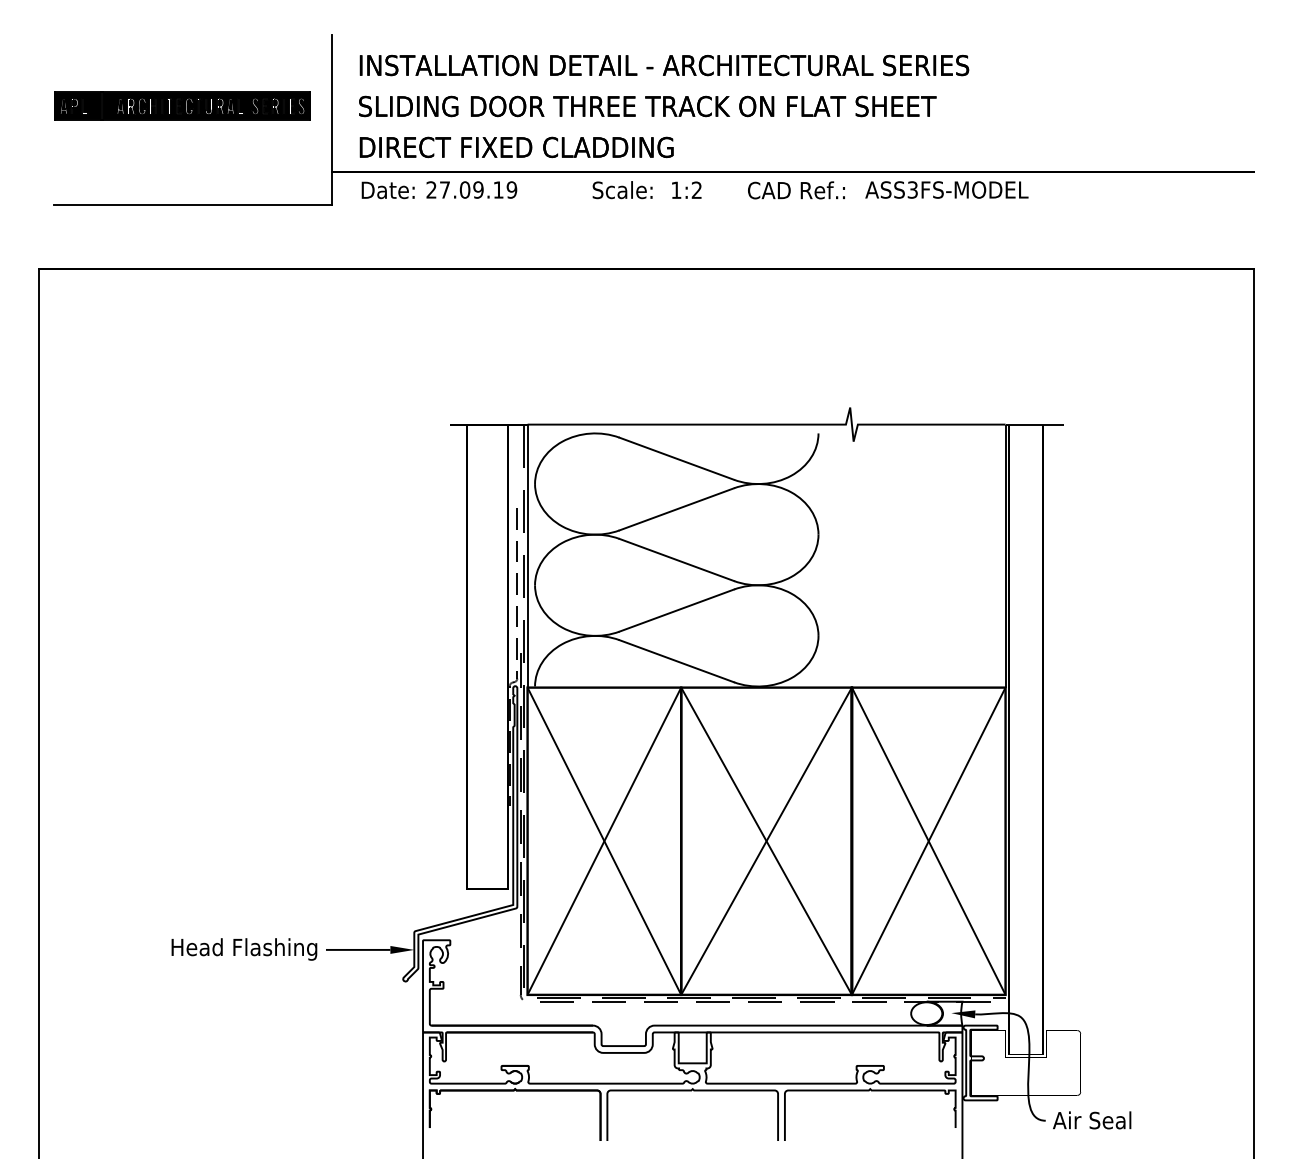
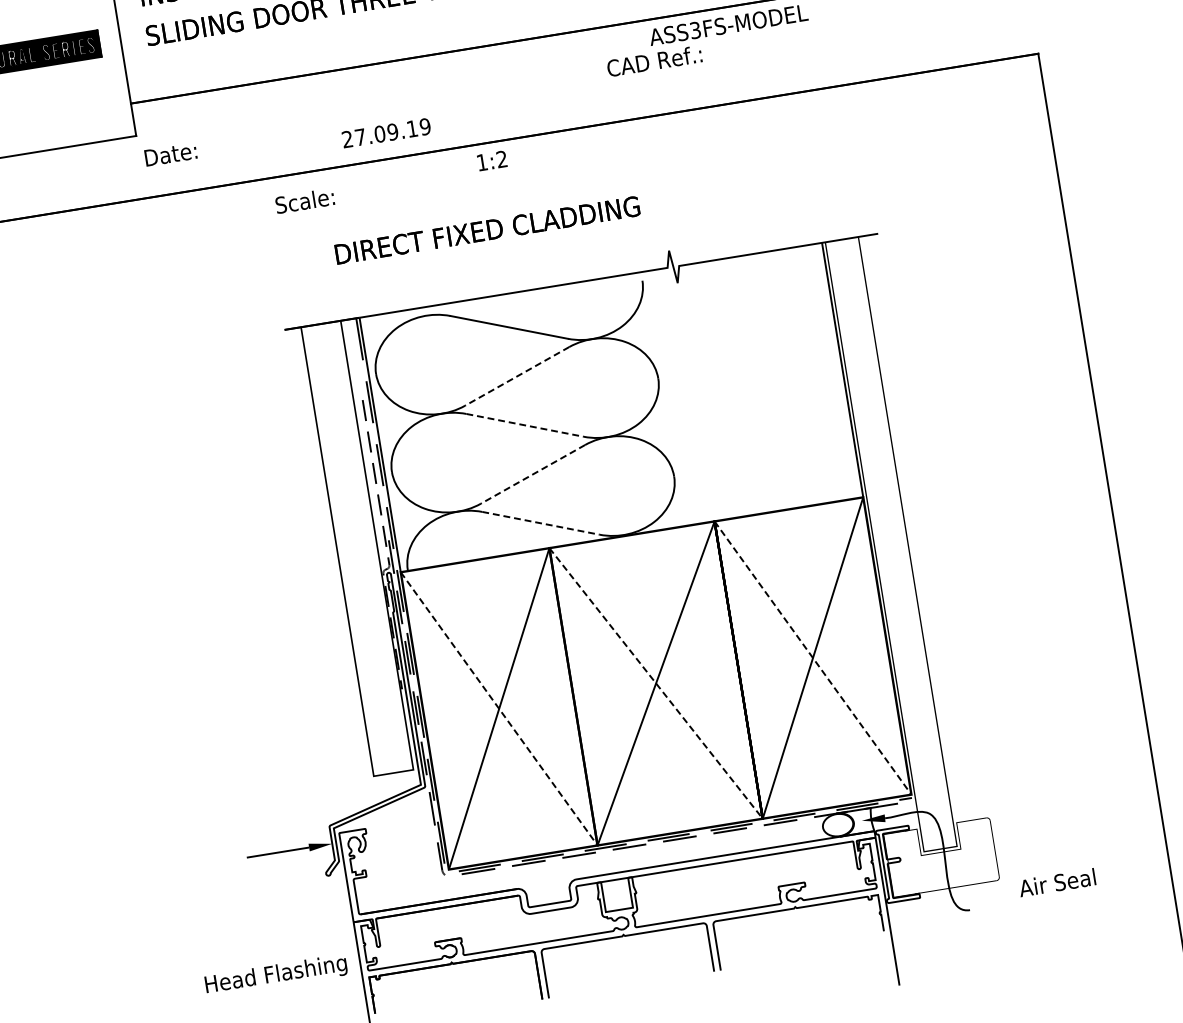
text: (516, 147) -> (487, 230), moved
text: (471, 189) -> (386, 132), moved
text: (686, 189) -> (491, 160), moved
text: (387, 190) -> (170, 154), moved
text: (622, 190) -> (304, 201), moved
text: (796, 190) -> (654, 61), moved
line: (676, 509) -> (516, 376), solid -> dashed
line: (677, 560) -> (525, 425), solid -> dashed
line: (676, 610) -> (532, 474), solid -> dashed
line: (677, 661) -> (541, 523), solid -> dashed
line: (604, 841) -> (499, 709), solid -> dashed
line: (766, 841) -> (656, 683), solid -> dashed
line: (928, 841) -> (812, 658), solid -> dashed
text: (244, 949) -> (276, 975), moved
text: (1092, 1120) -> (1057, 882), moved

